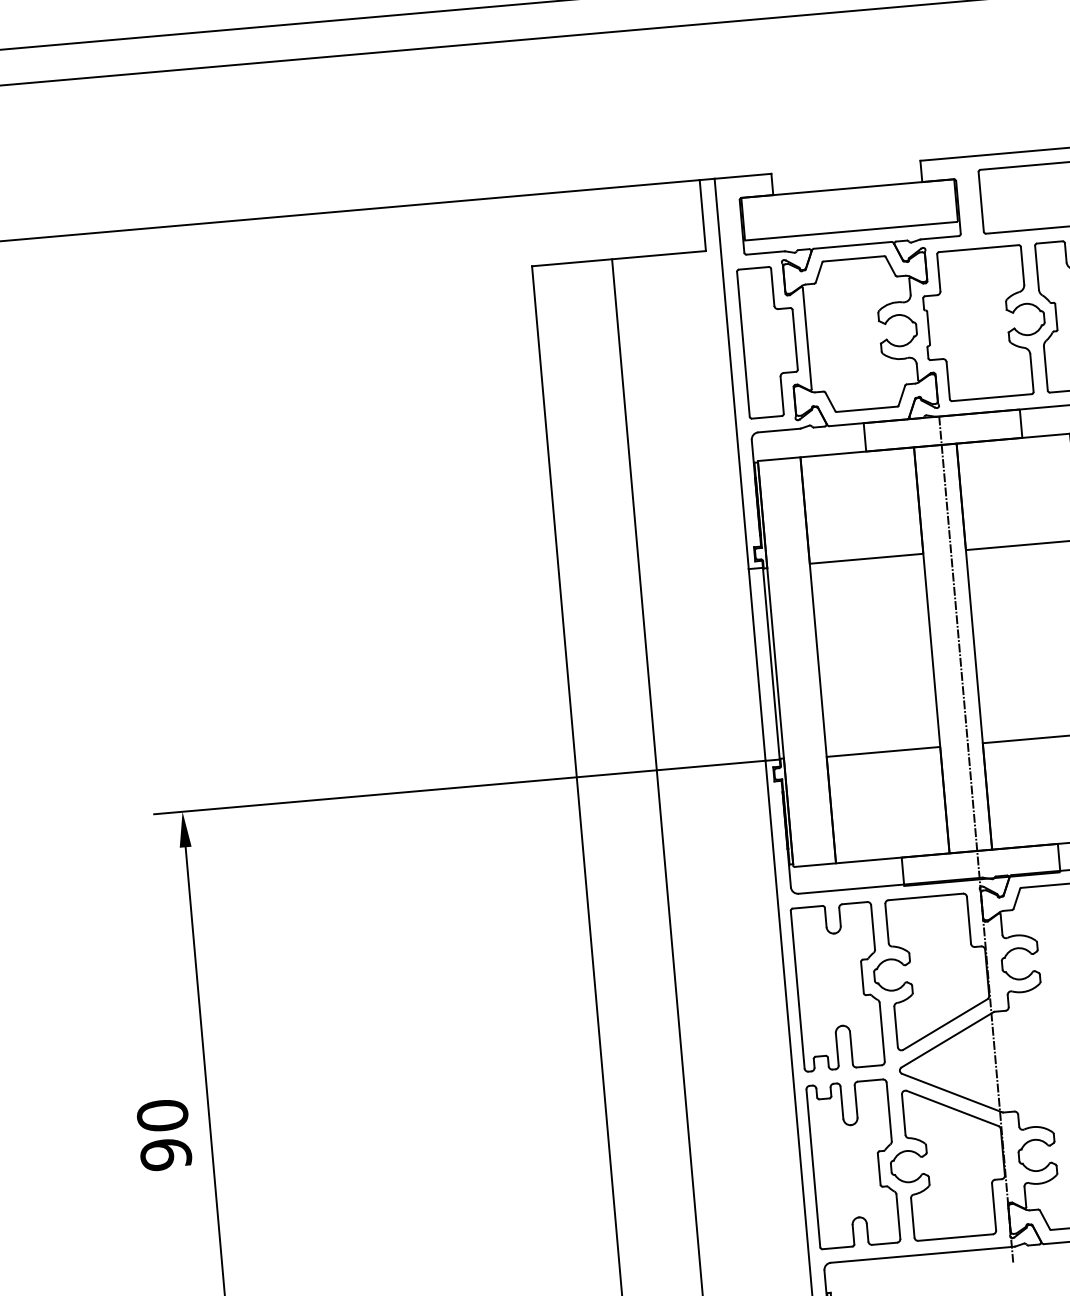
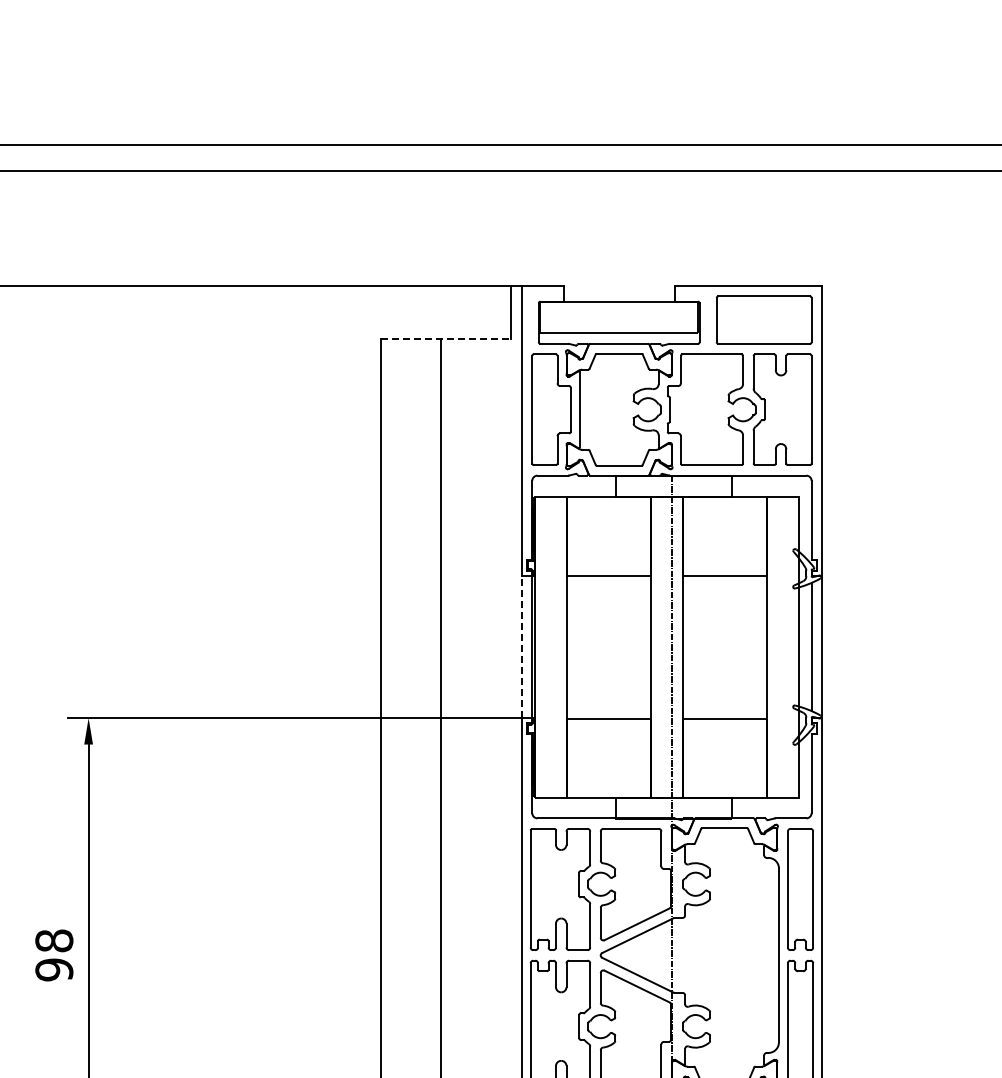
line: (619, 258) -> (446, 338), solid -> dashed
line: (756, 664) -> (521, 646), solid -> dashed
text: (162, 1115) -> (54, 940), 90 -> 98

